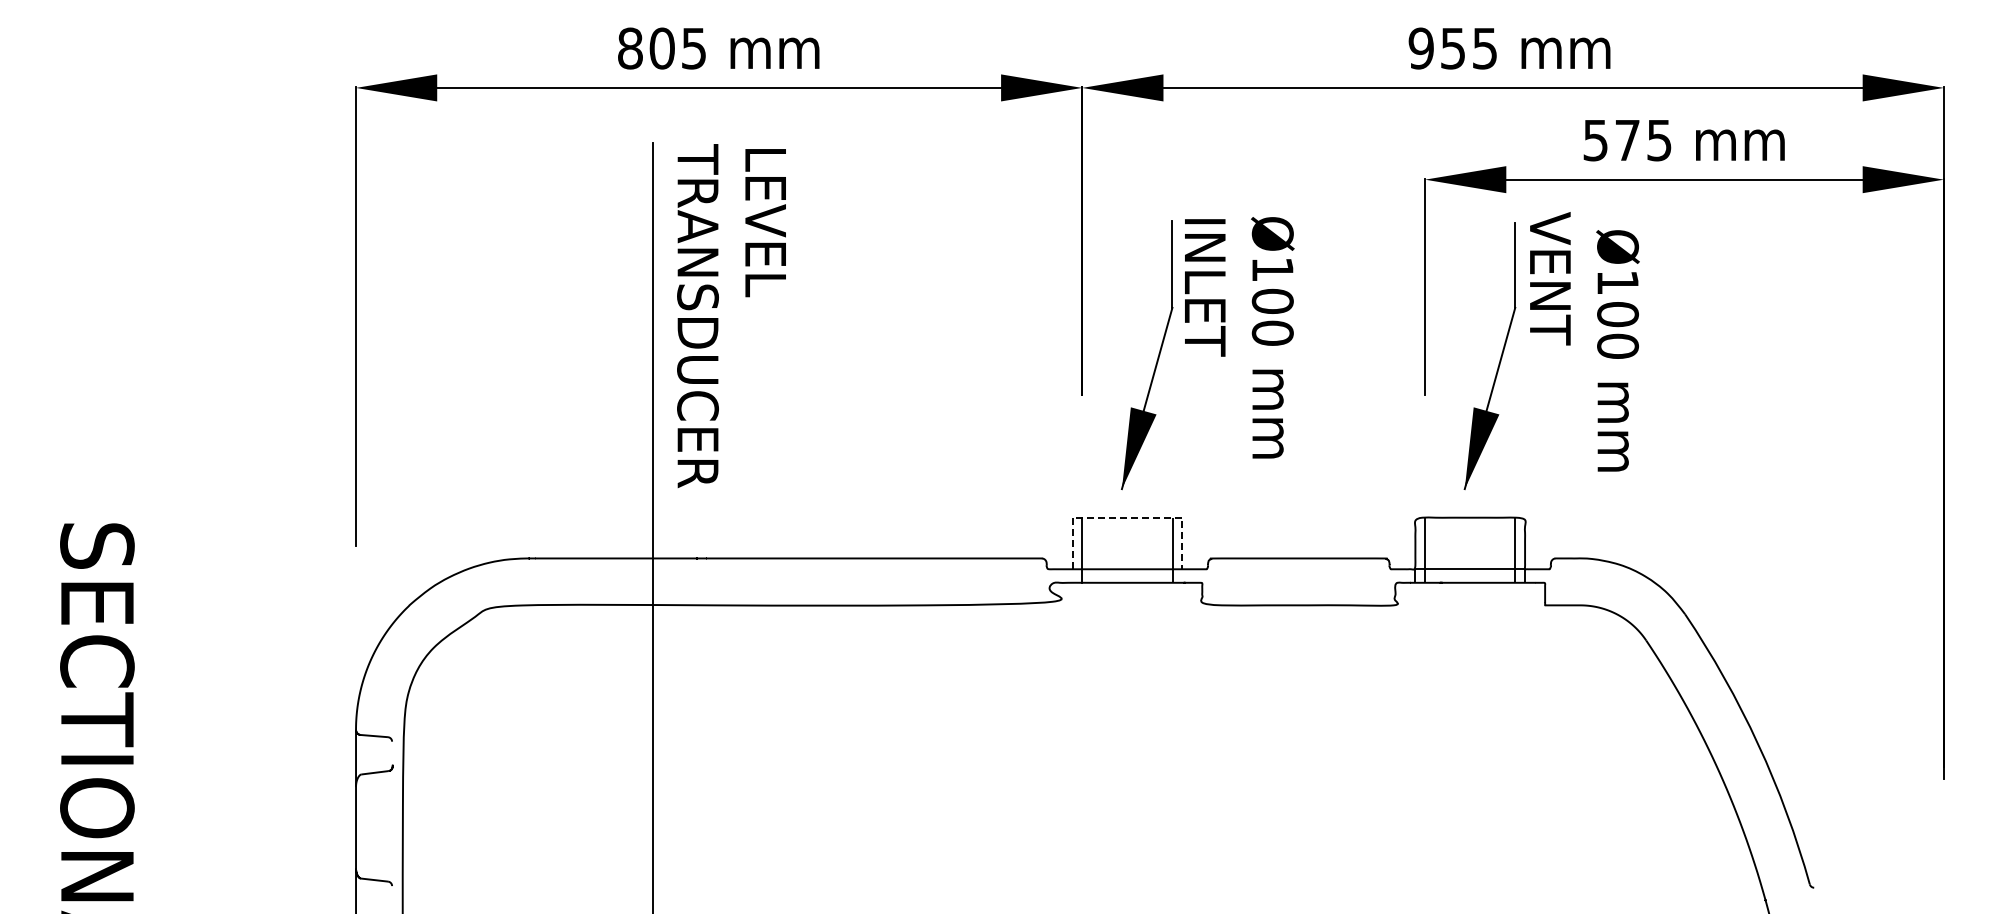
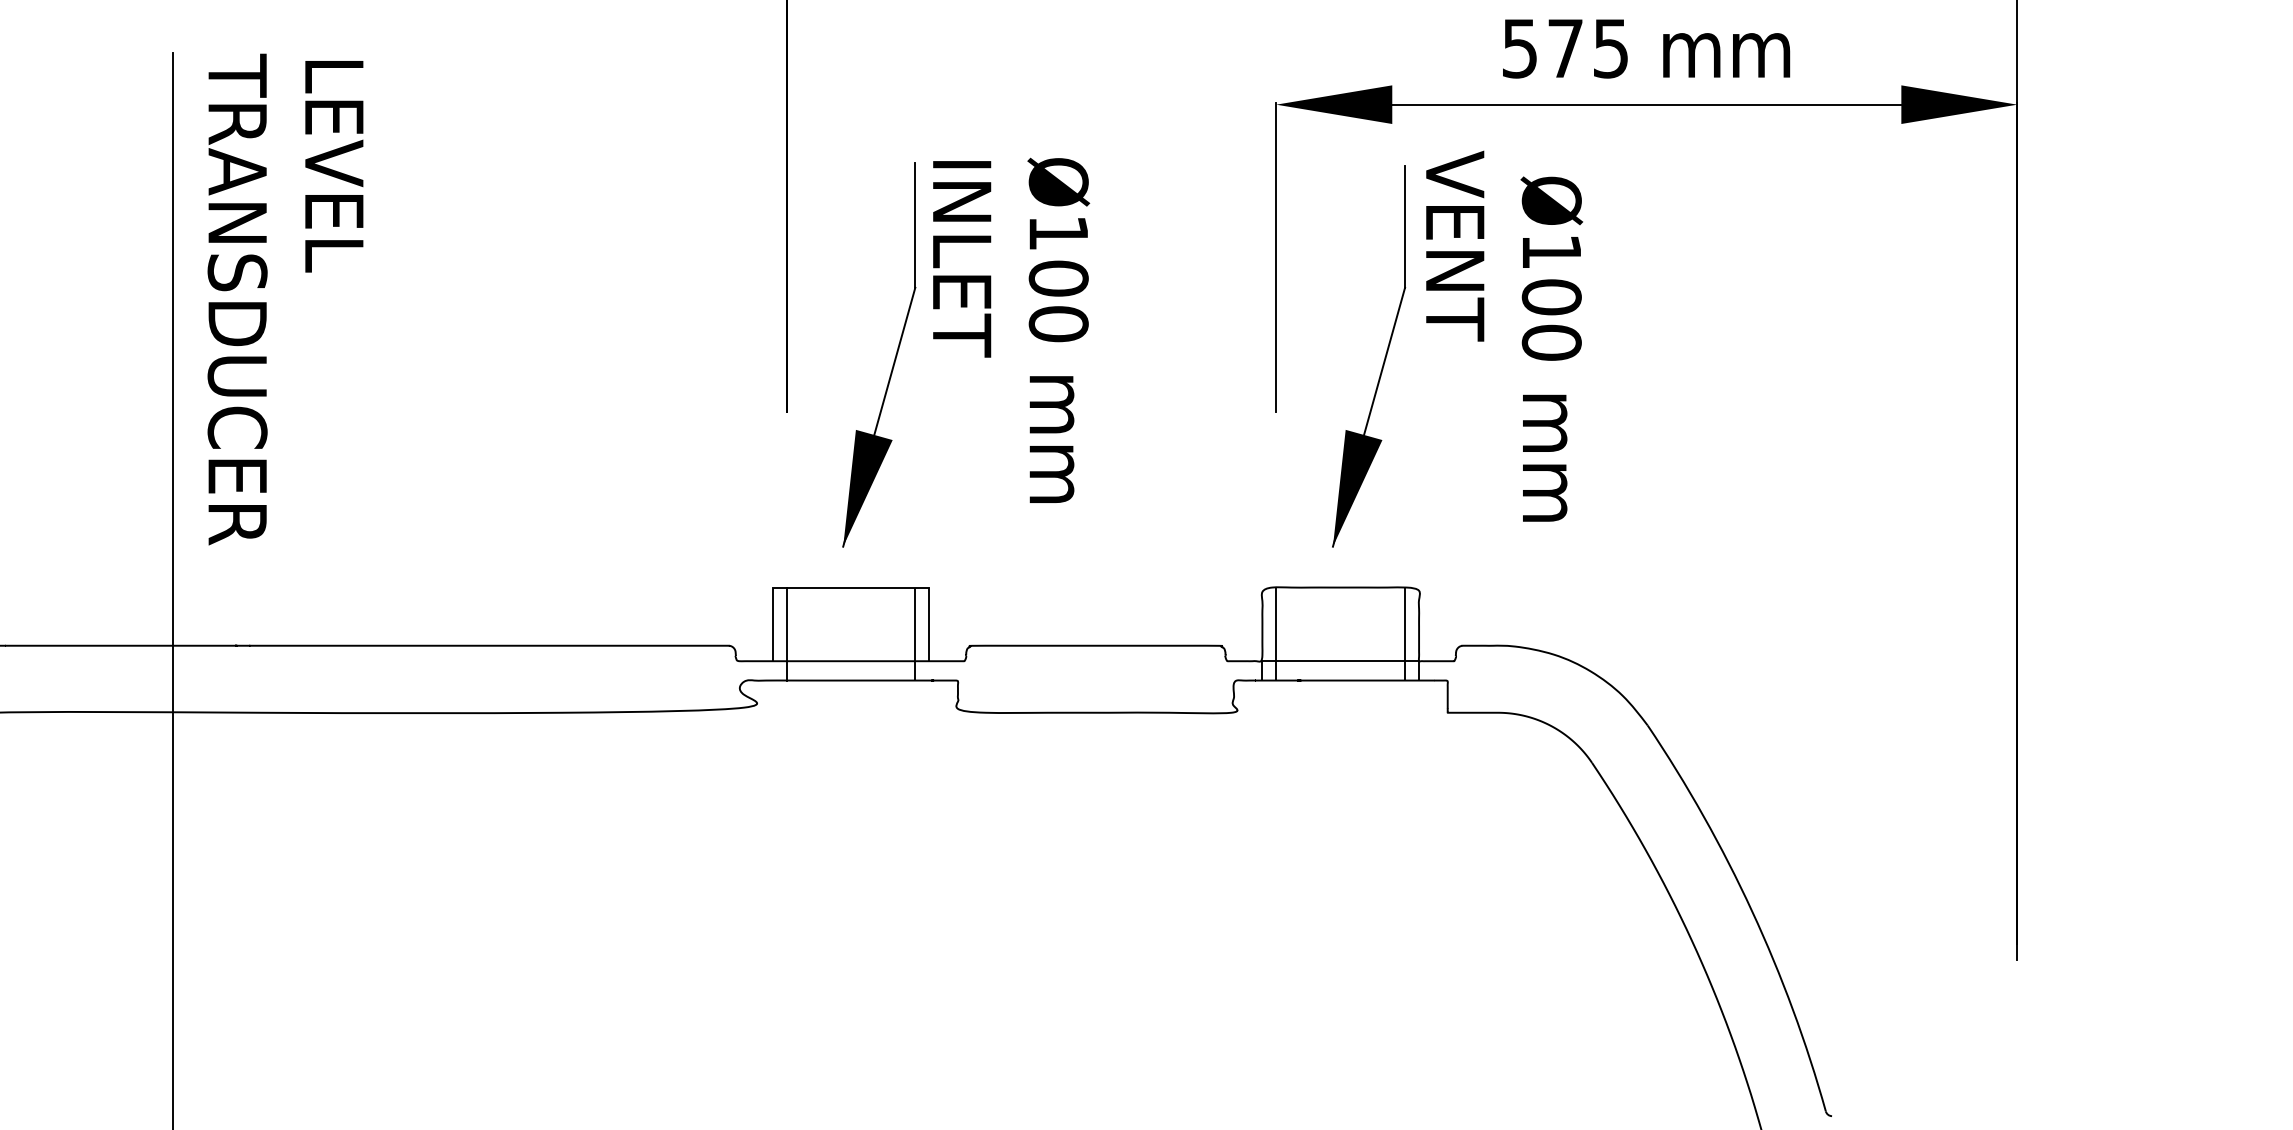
line: (1127, 517) -> (851, 587), dashed -> solid

